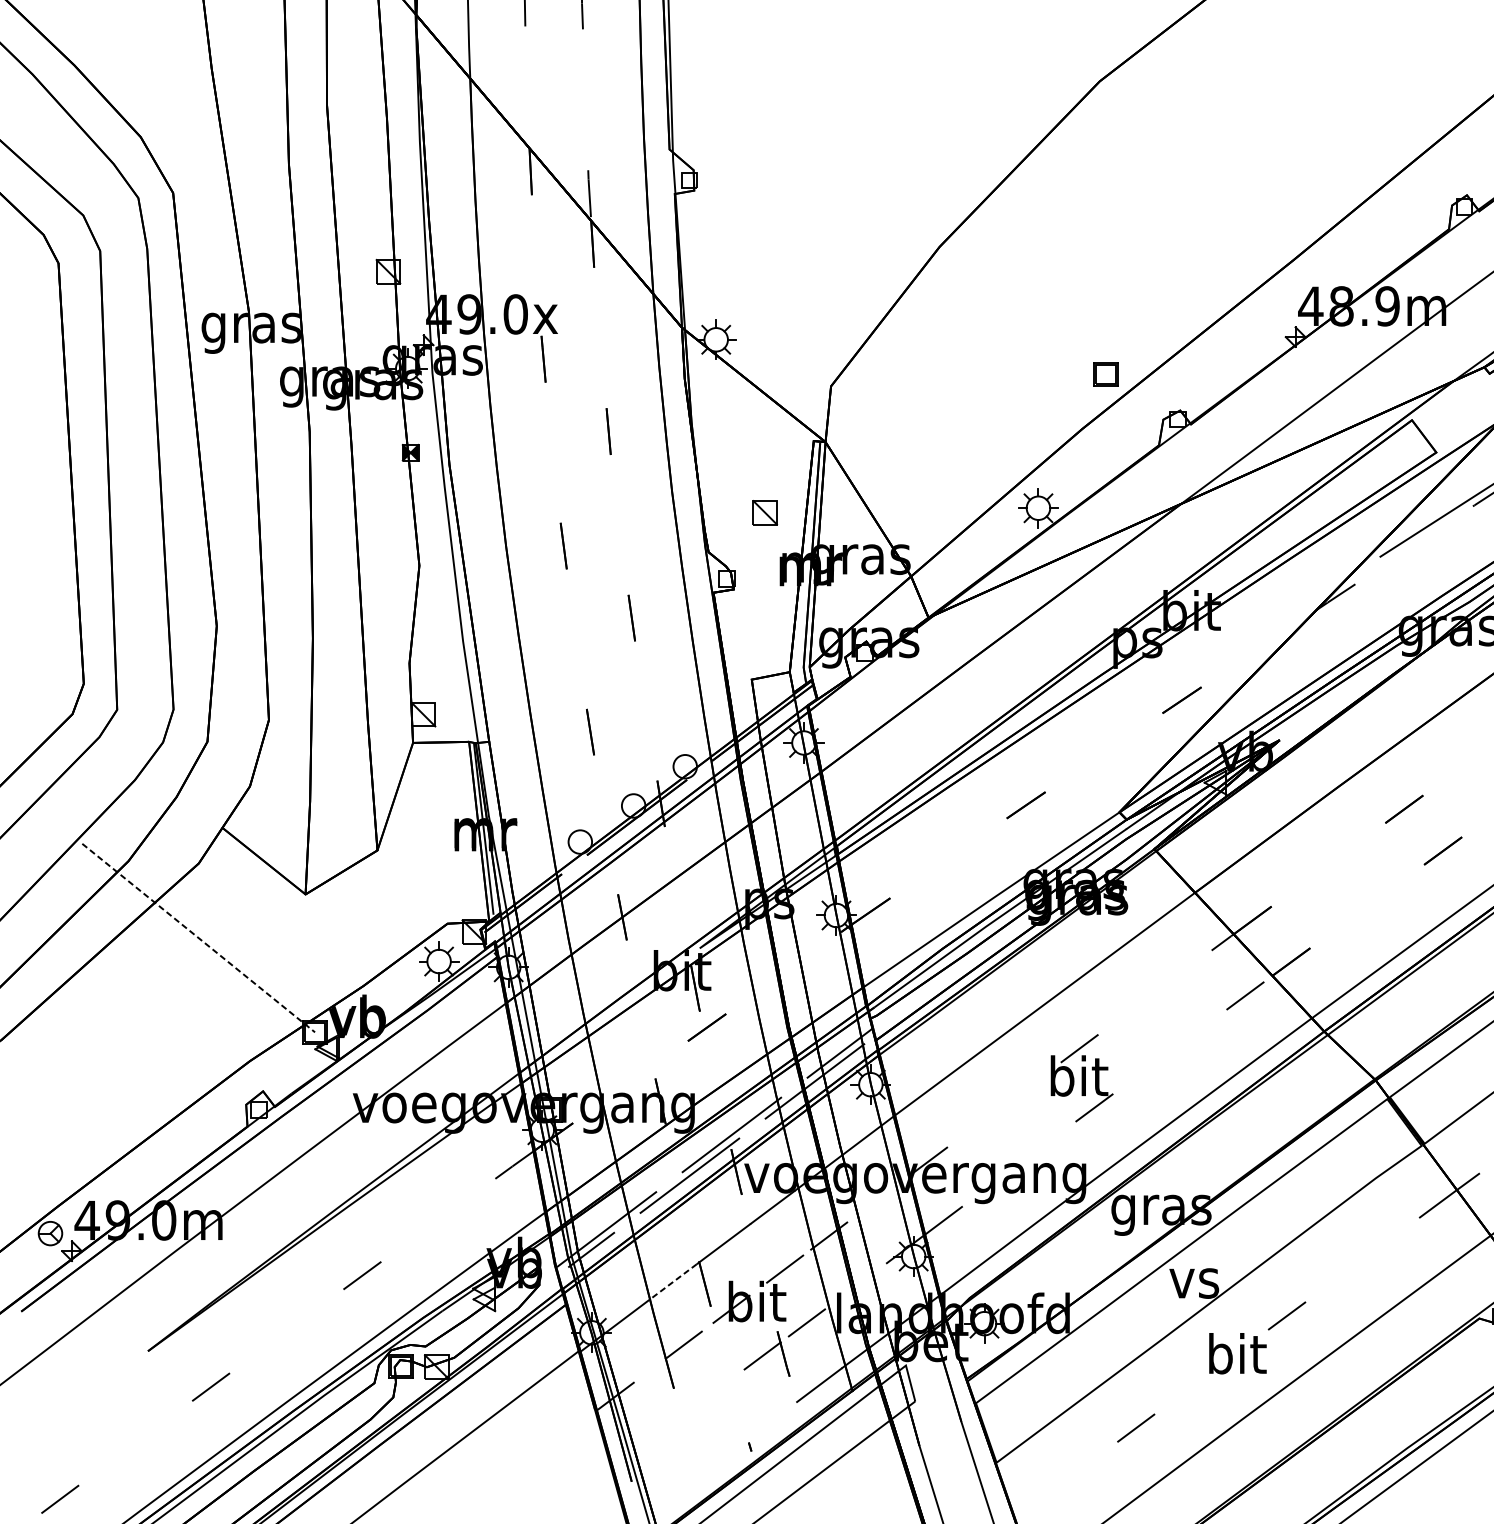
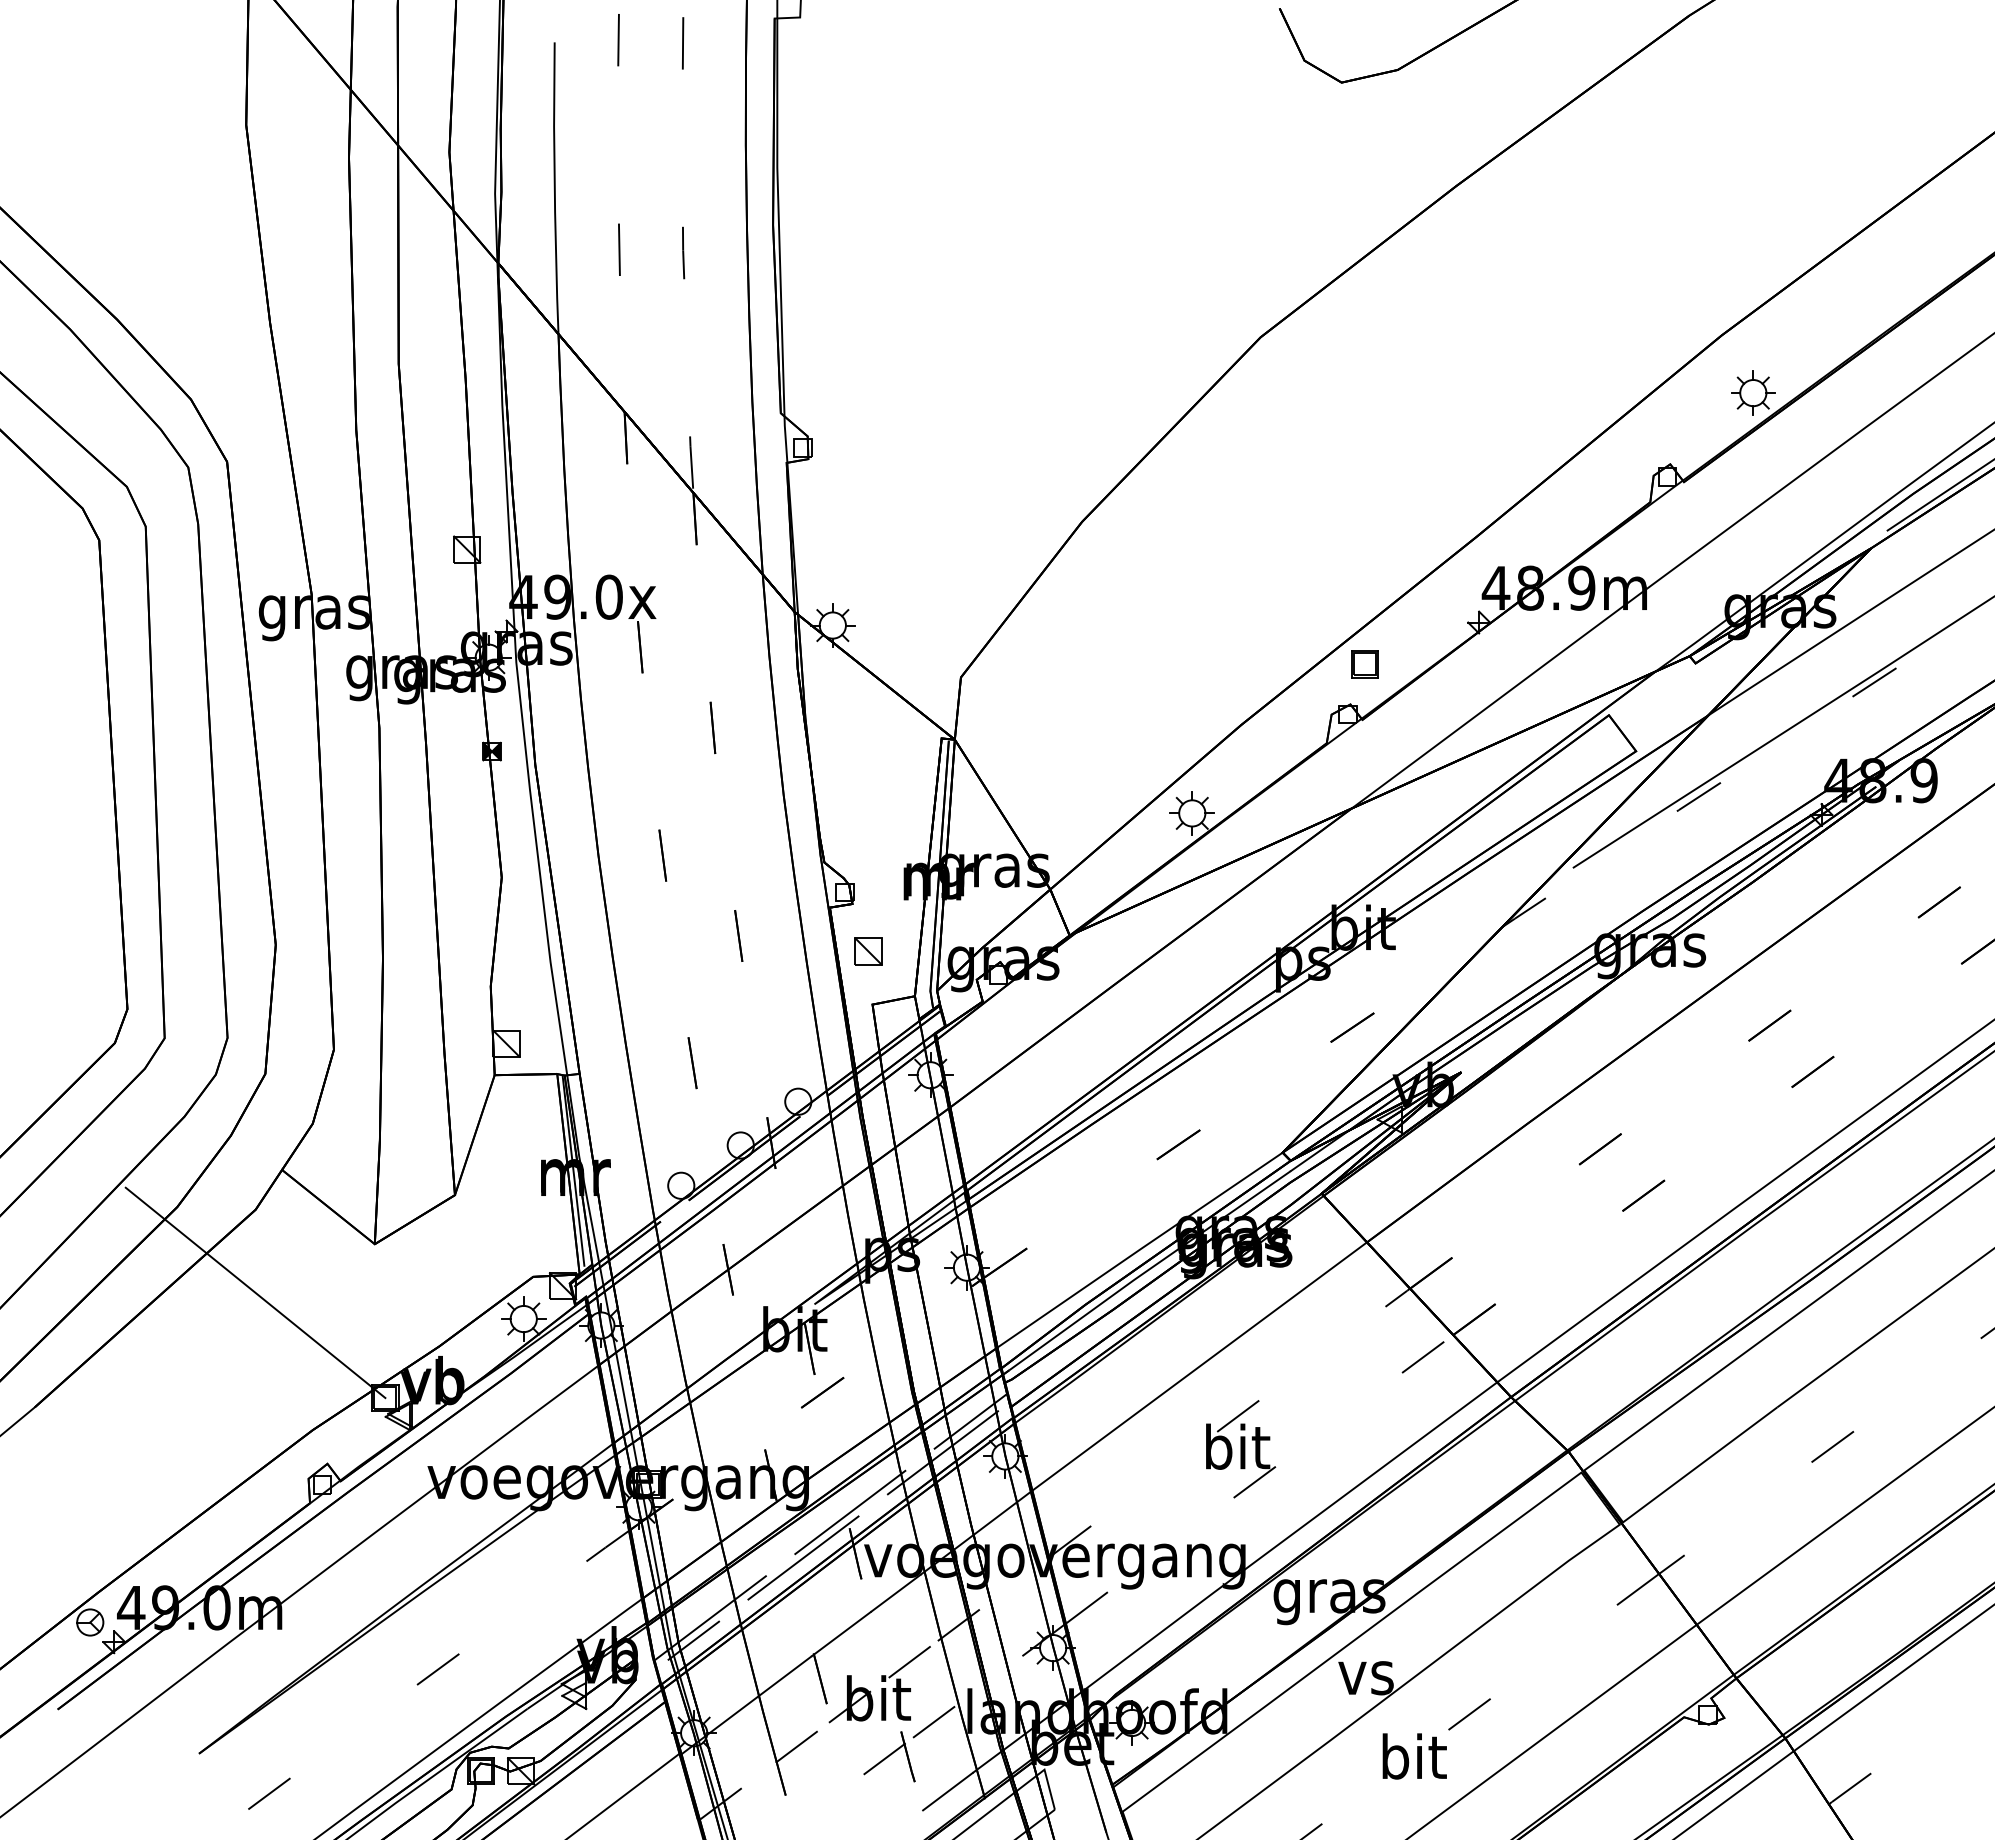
part: (1105, 374) -> (1364, 664), moved
part: (765, 512) -> (868, 951), moved
line: (198, 938) -> (255, 1293), dashed -> solid
line: (673, 1281) -> (785, 1676), dashed -> solid

